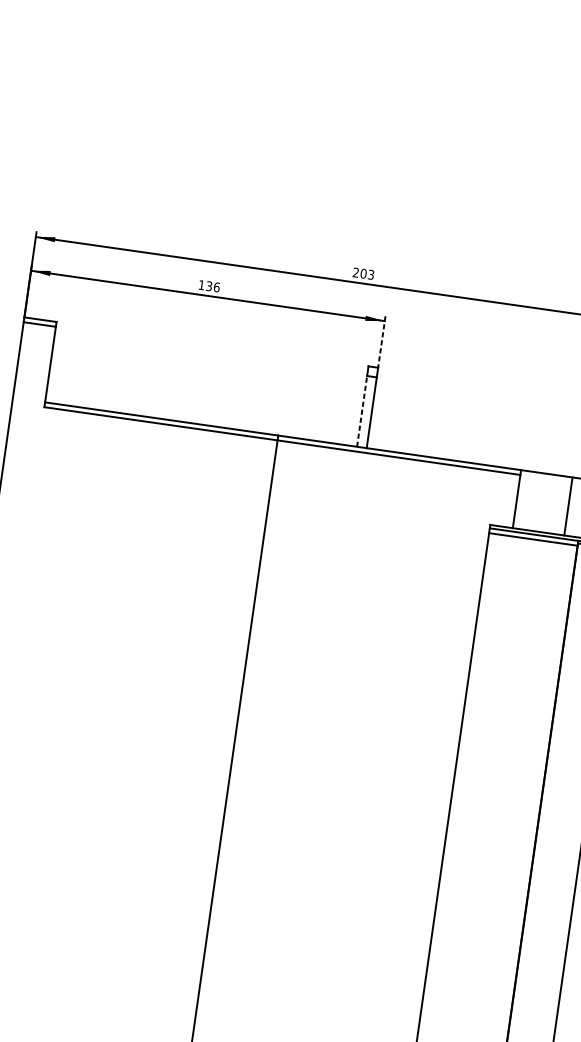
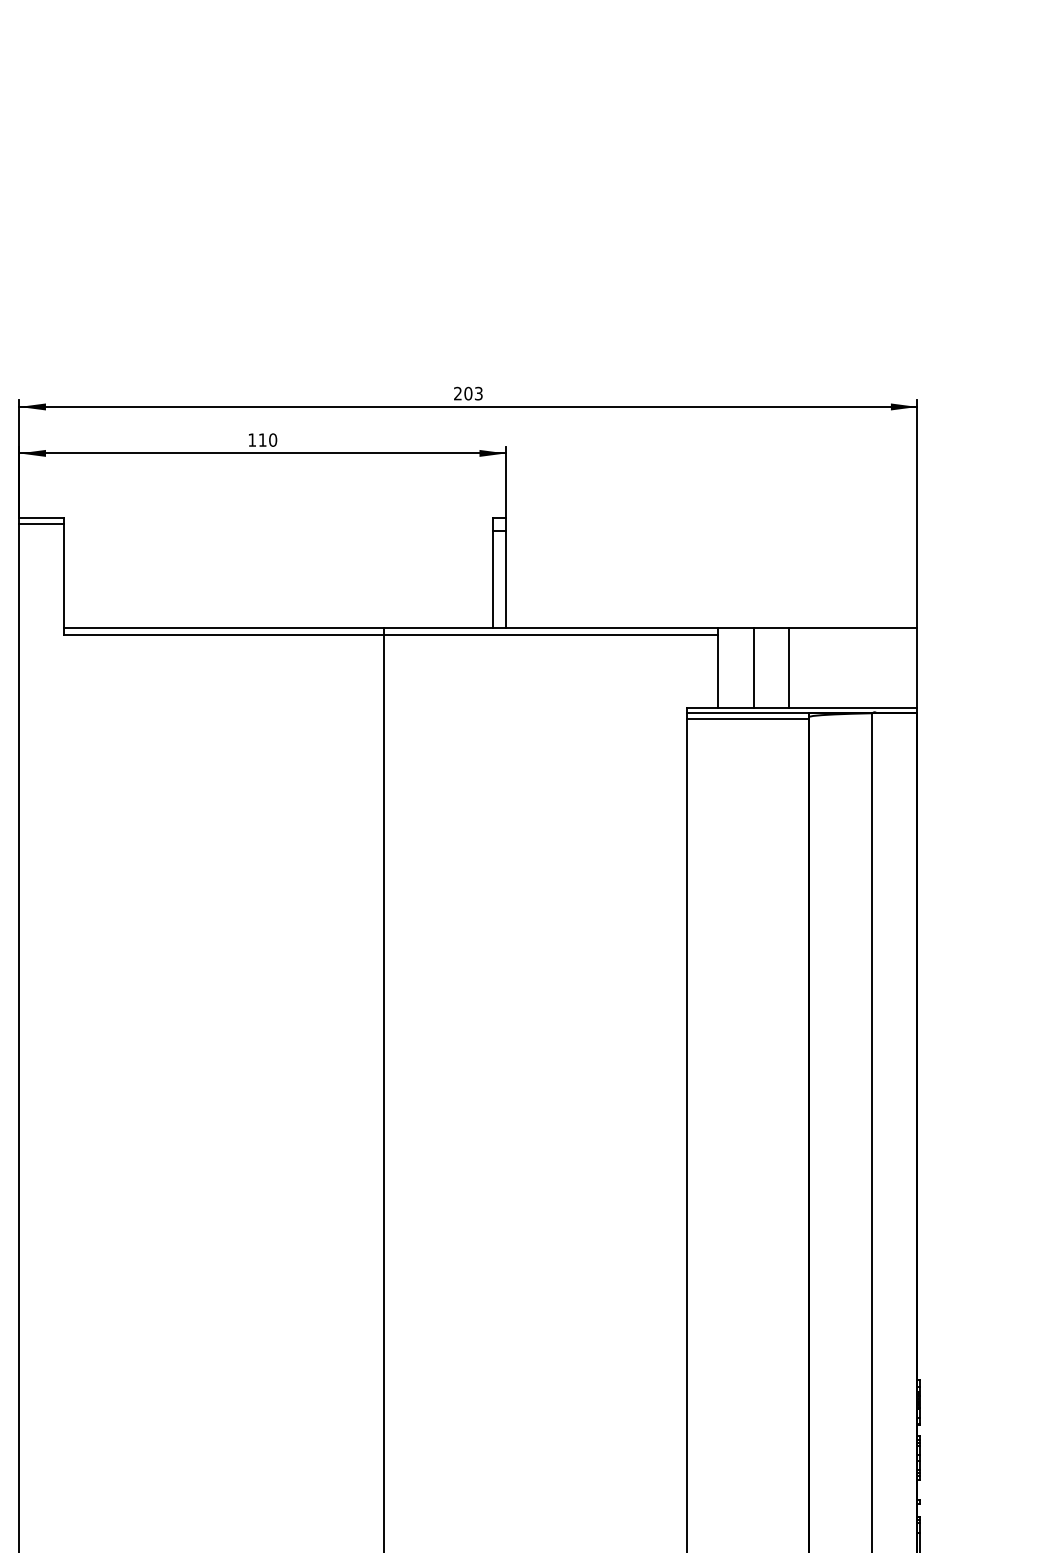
text: (212, 286) -> (267, 439), 136 -> 110
line: (382, 342) -> (506, 482), dashed -> solid
line: (361, 411) -> (492, 579), dashed -> solid
line: (543, 503) -> (754, 668), added

